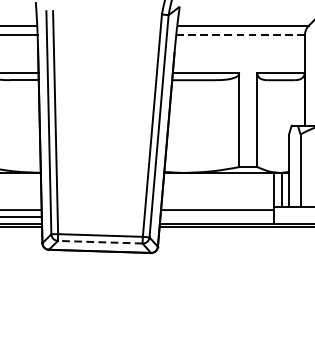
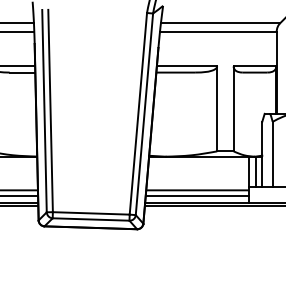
line: (240, 34) -> (218, 31), dashed -> solid
line: (216, 216) -> (196, 196), added
line: (99, 242) -> (90, 219), dashed -> solid

